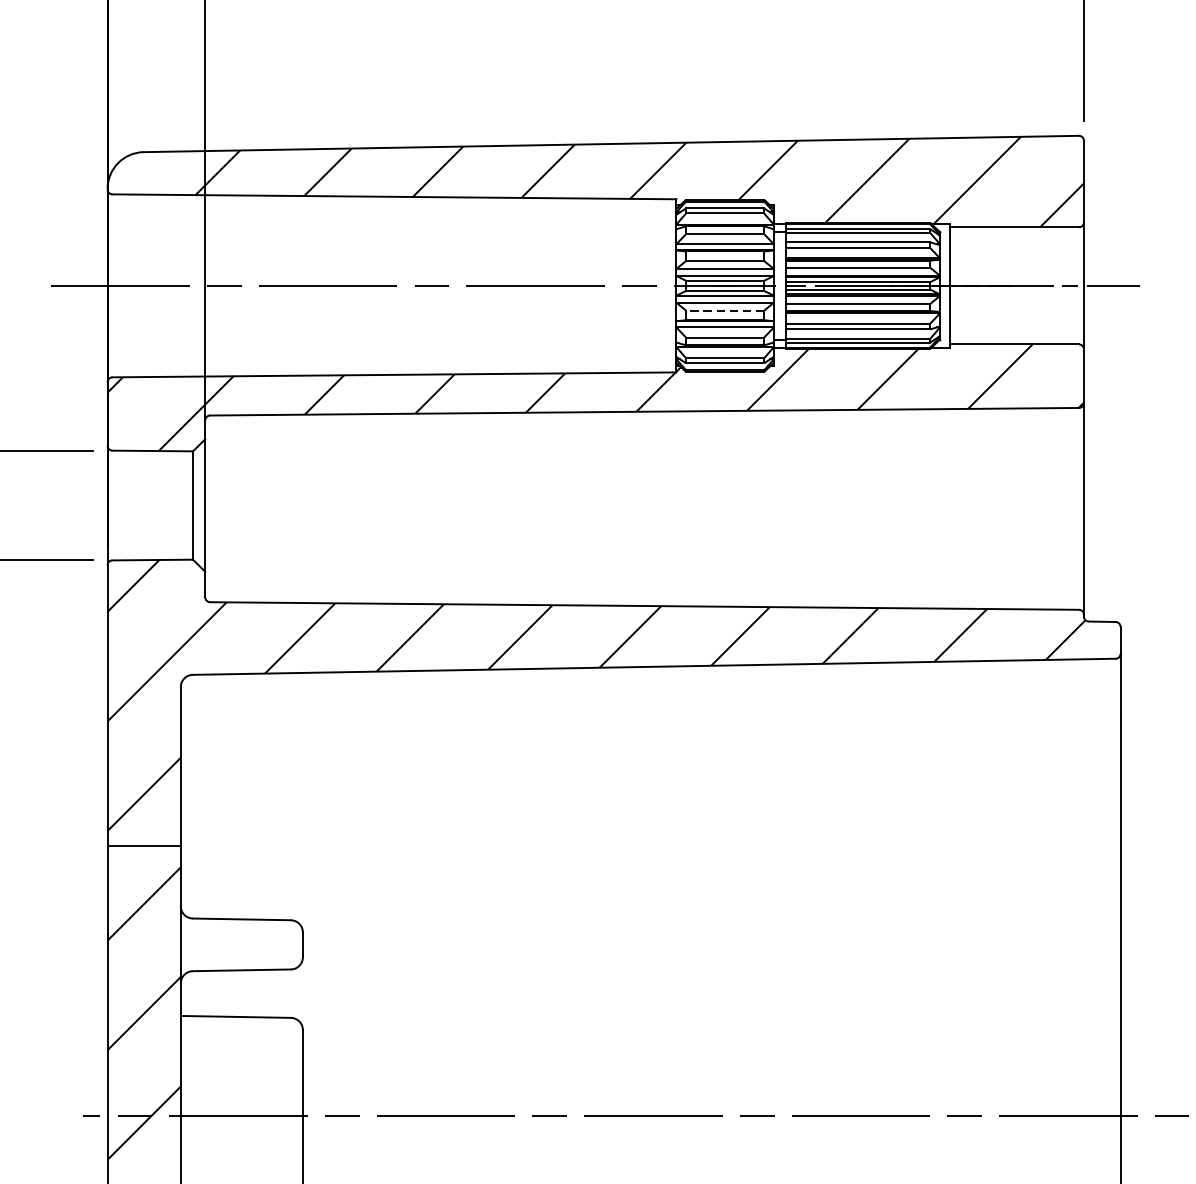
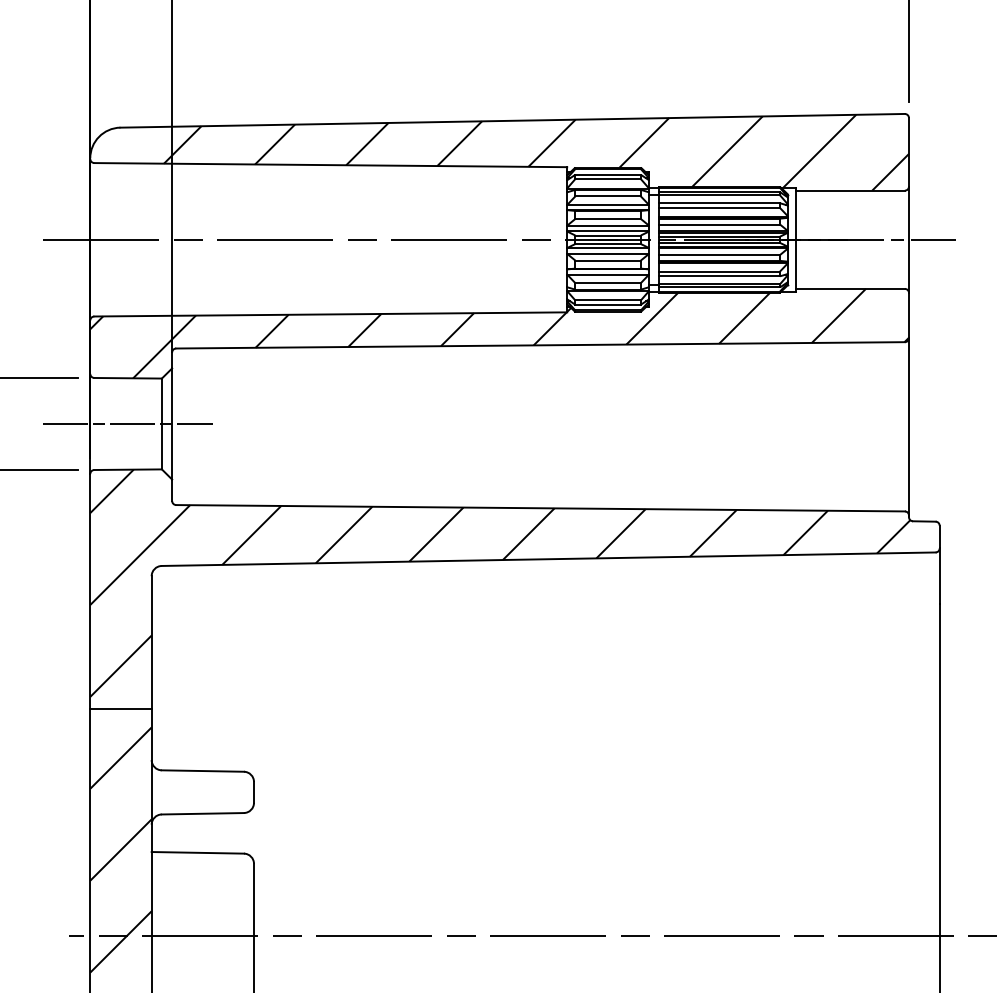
line: (725, 310) -> (608, 260), dashed -> solid
line: (153, 504) -> (128, 423), added

